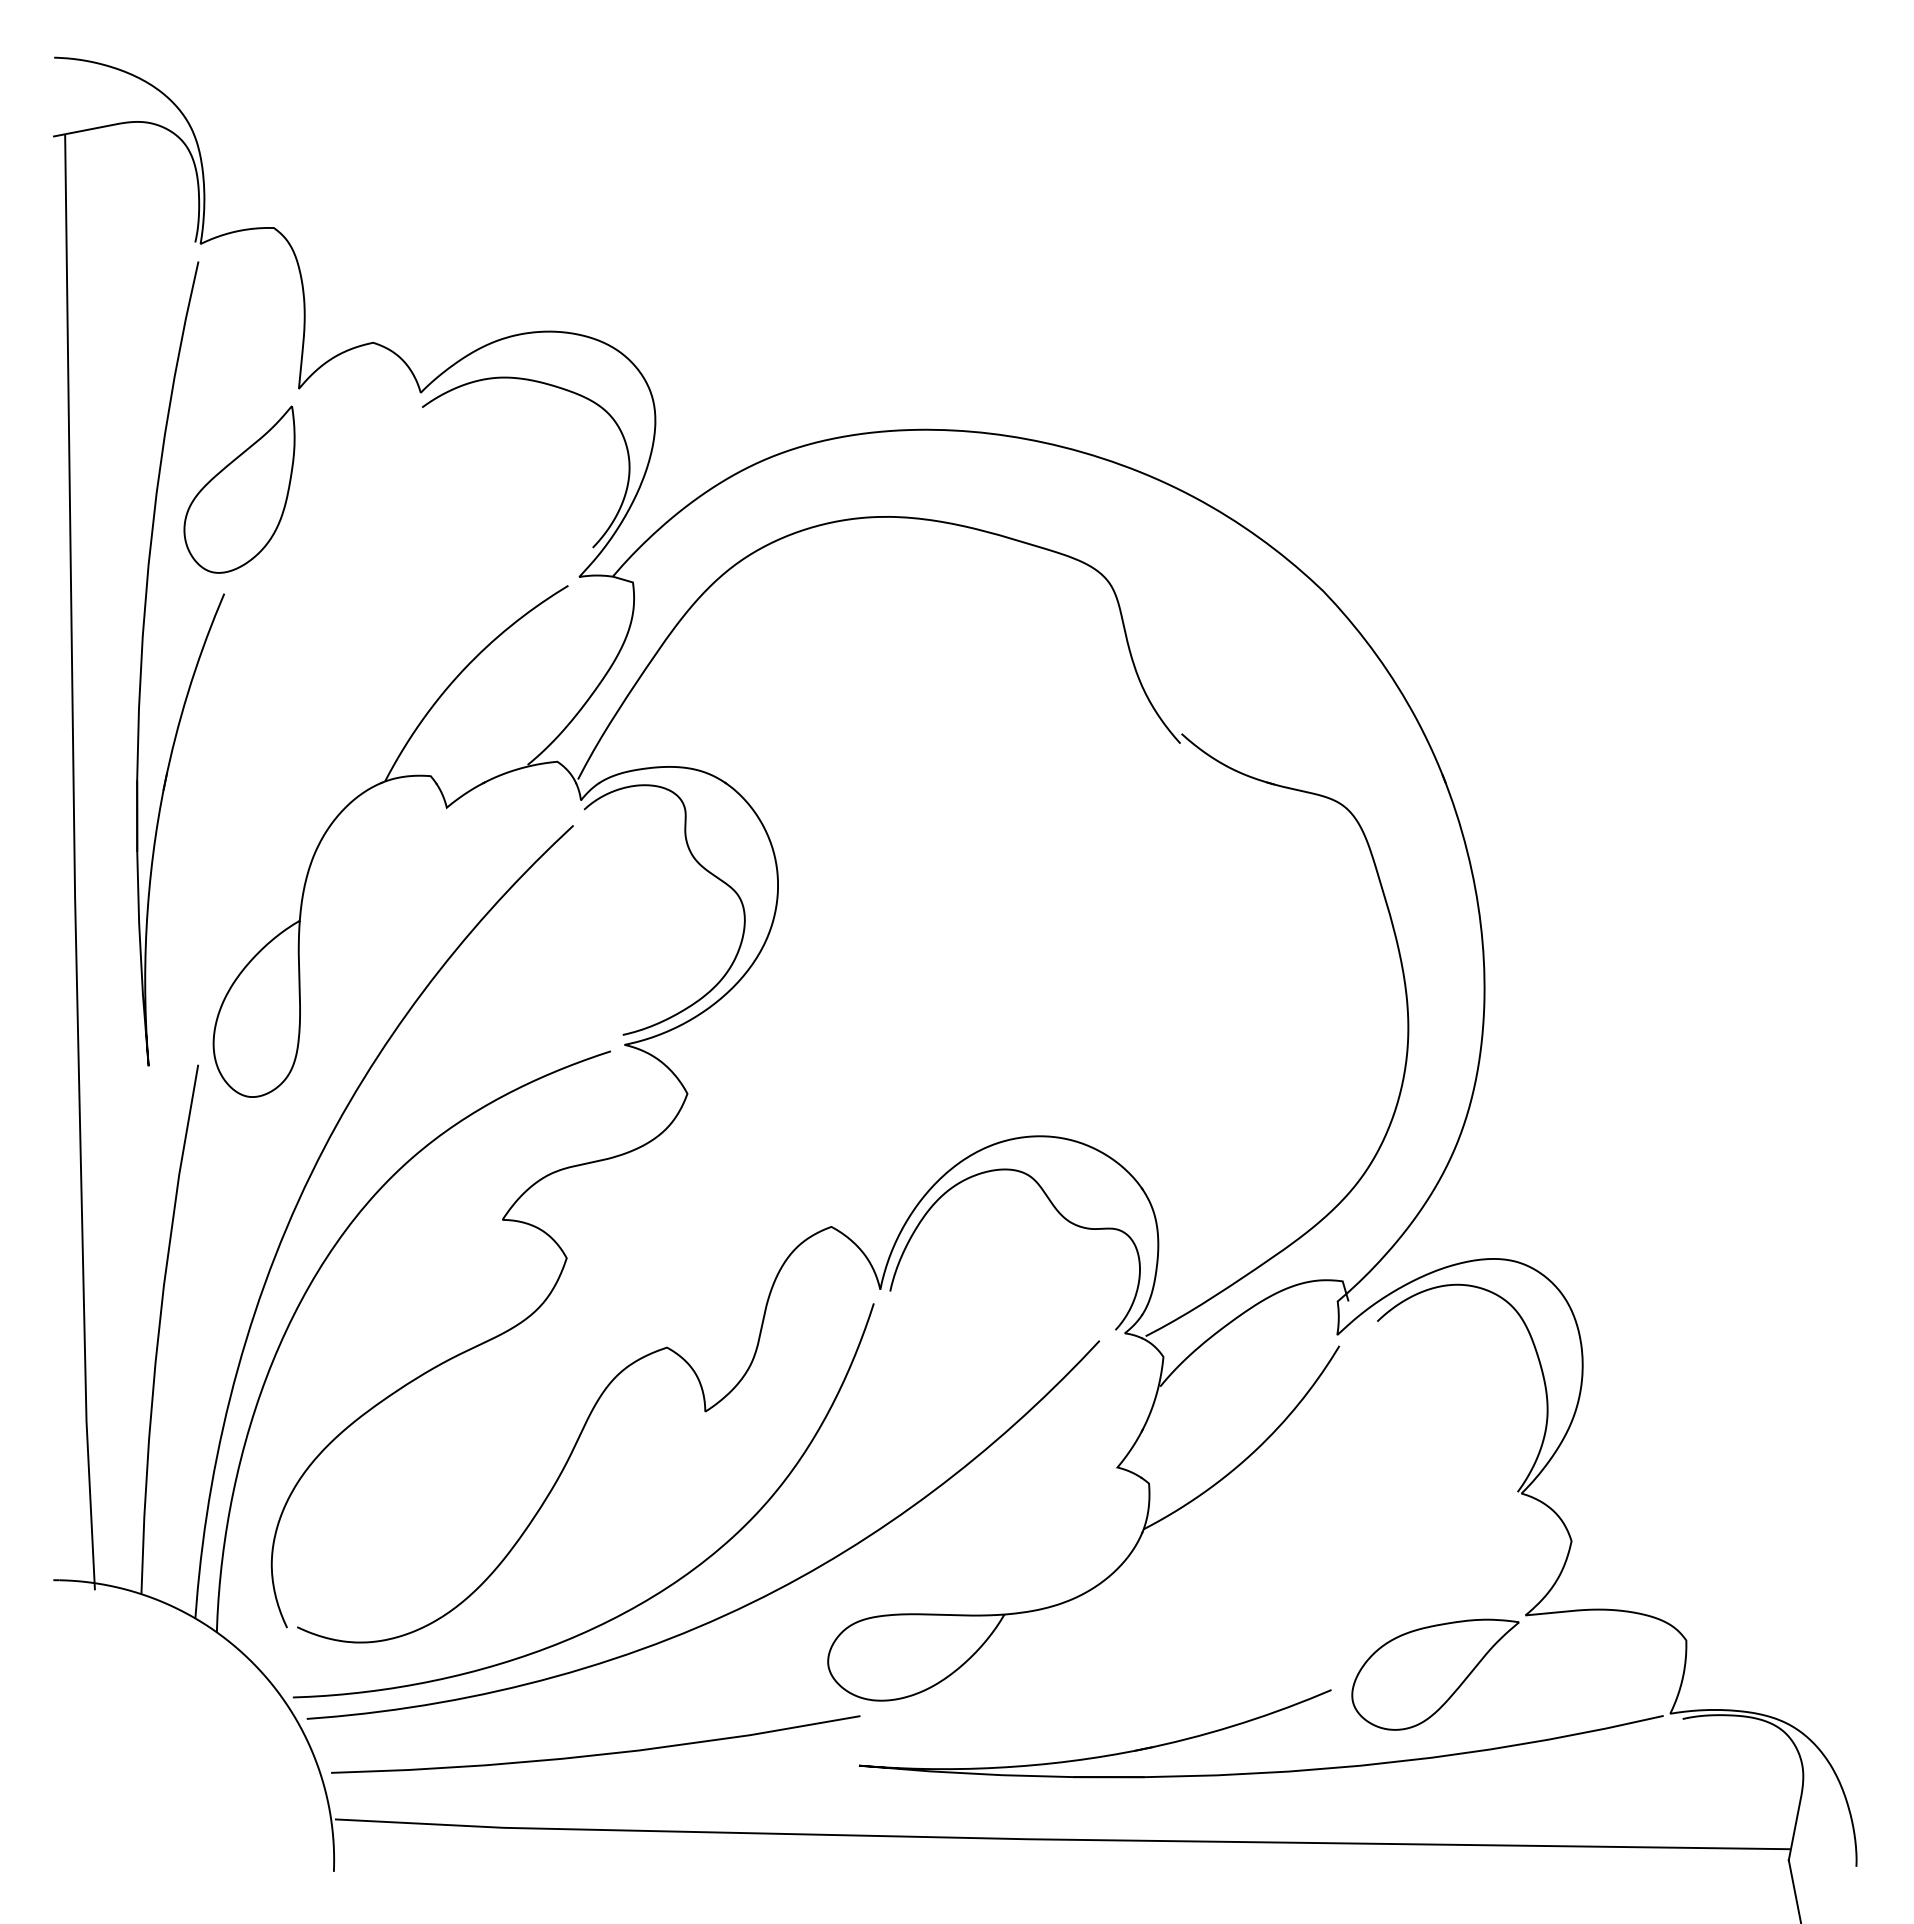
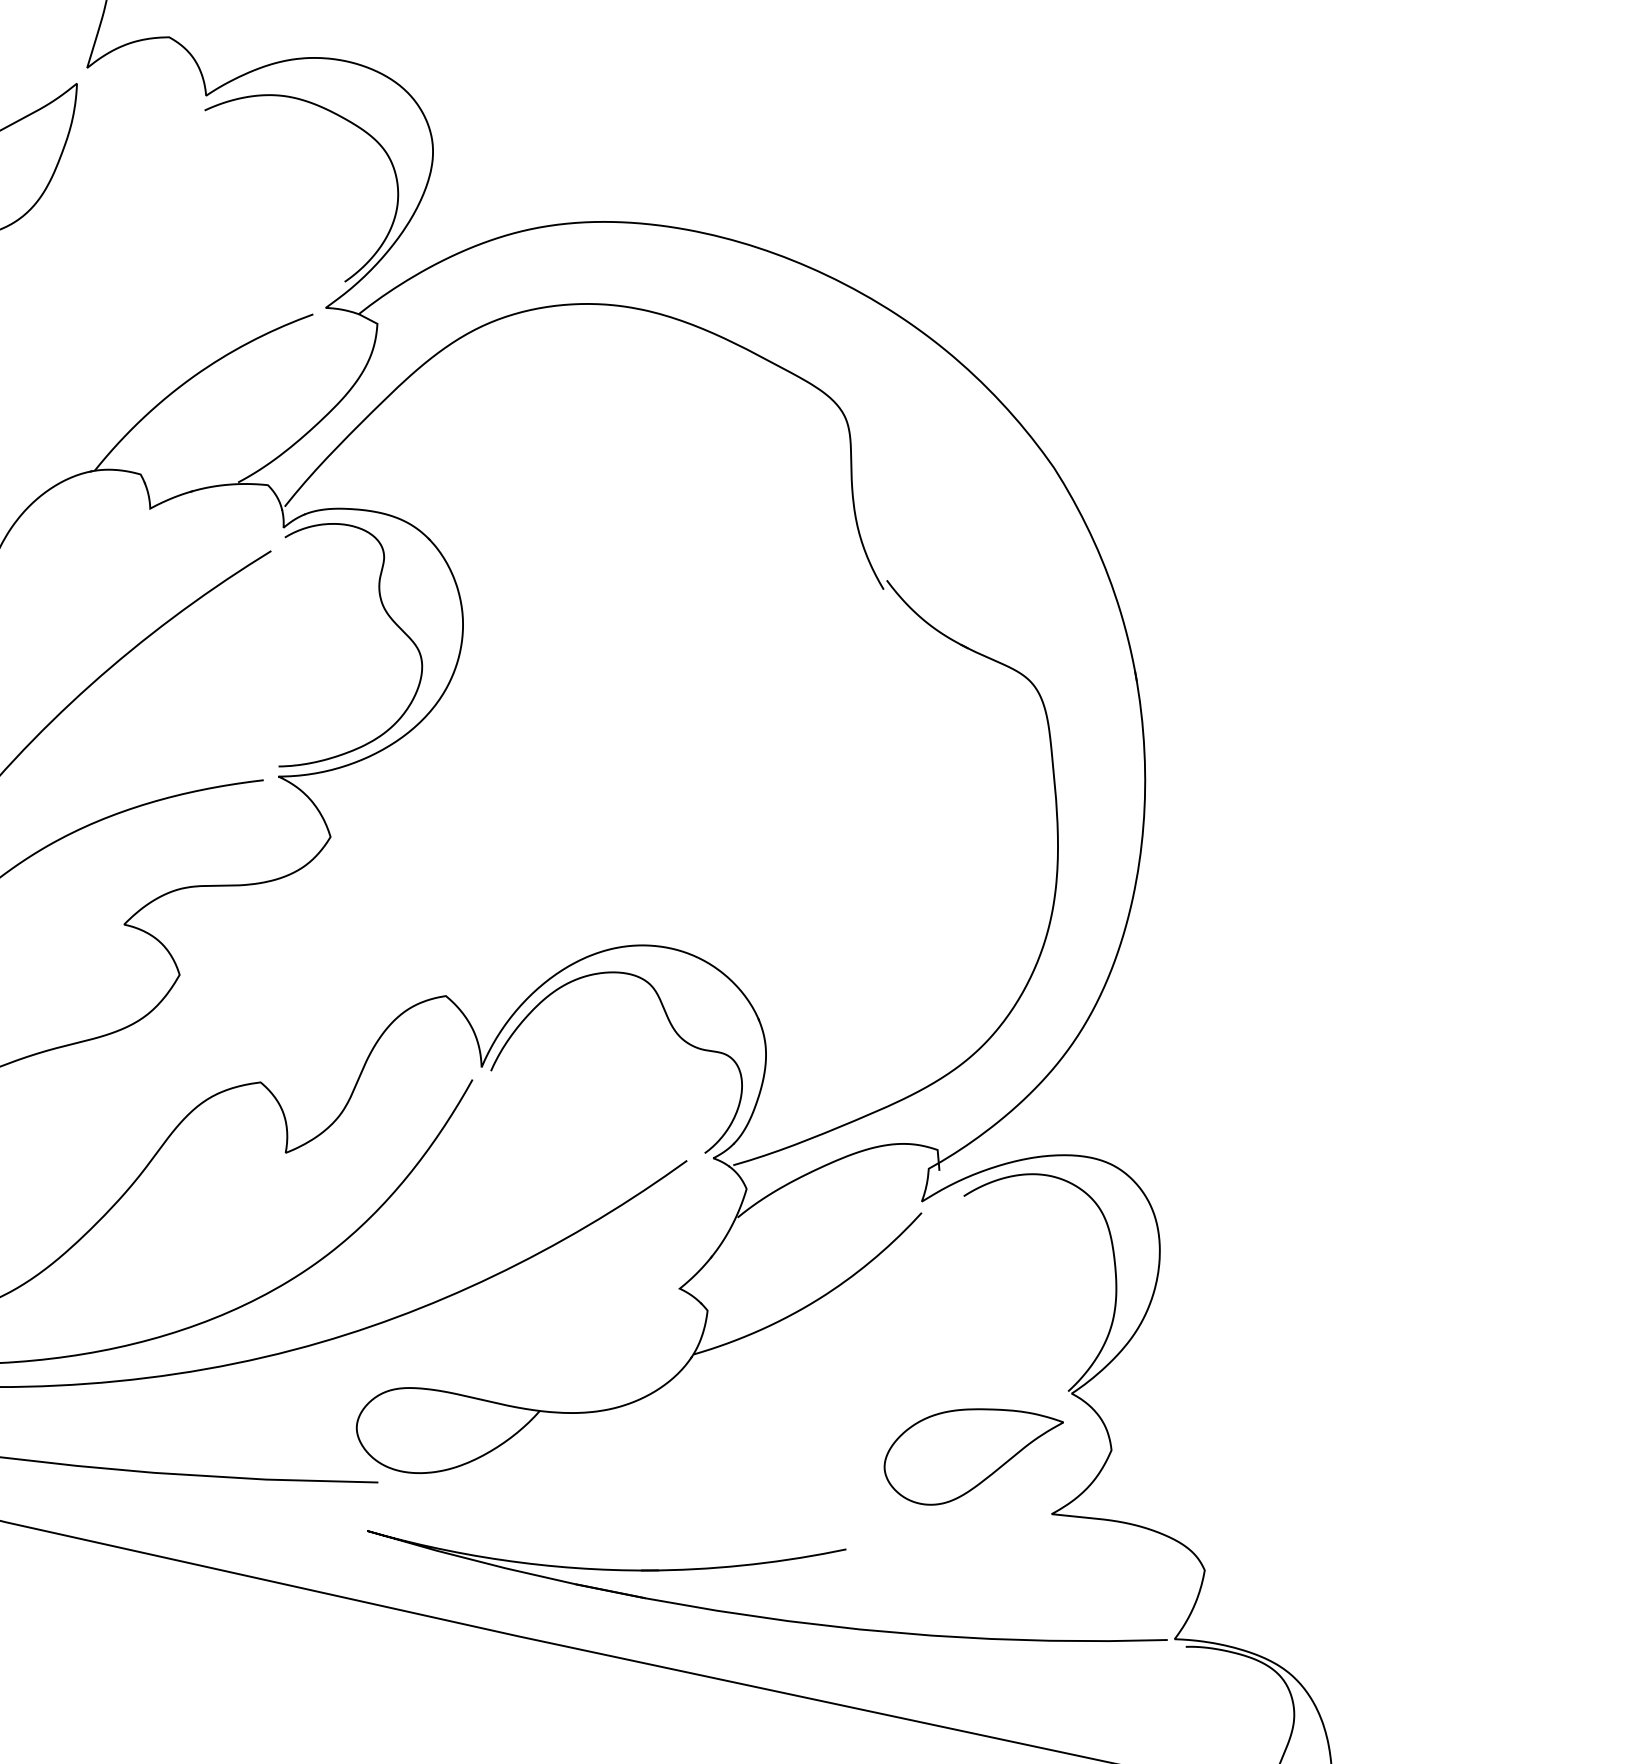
part: (1435, 1674) -> (971, 1457), moved

